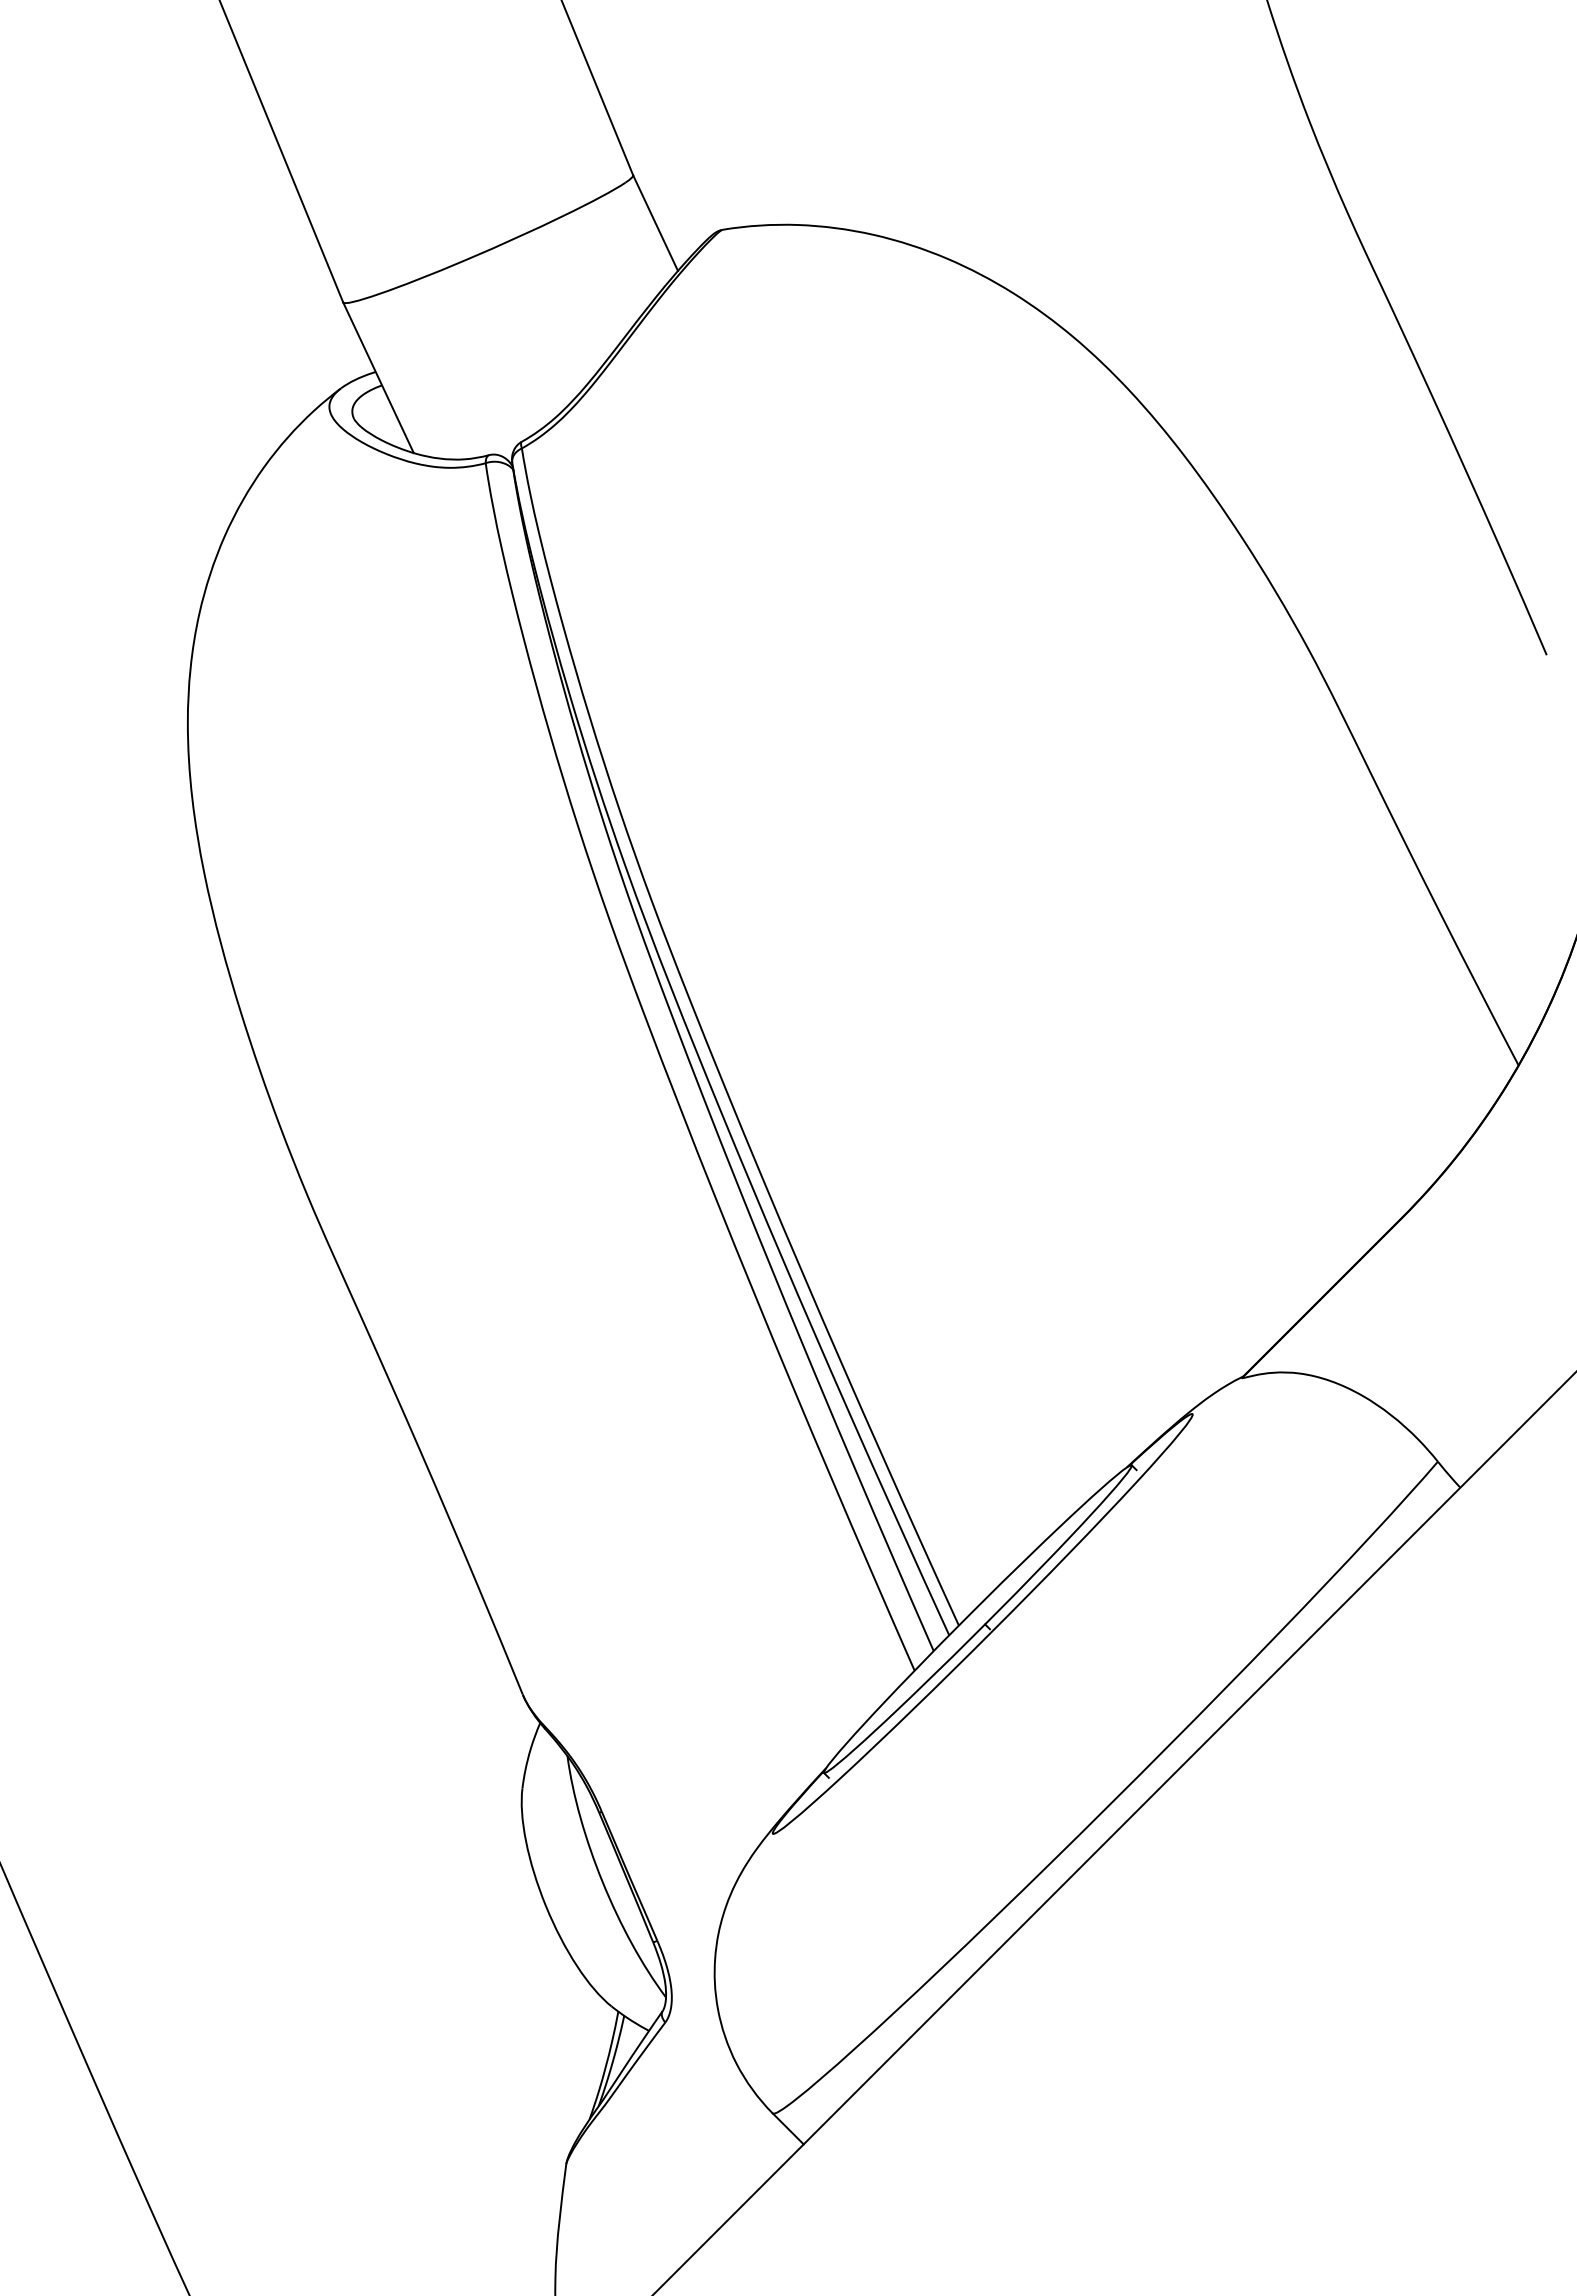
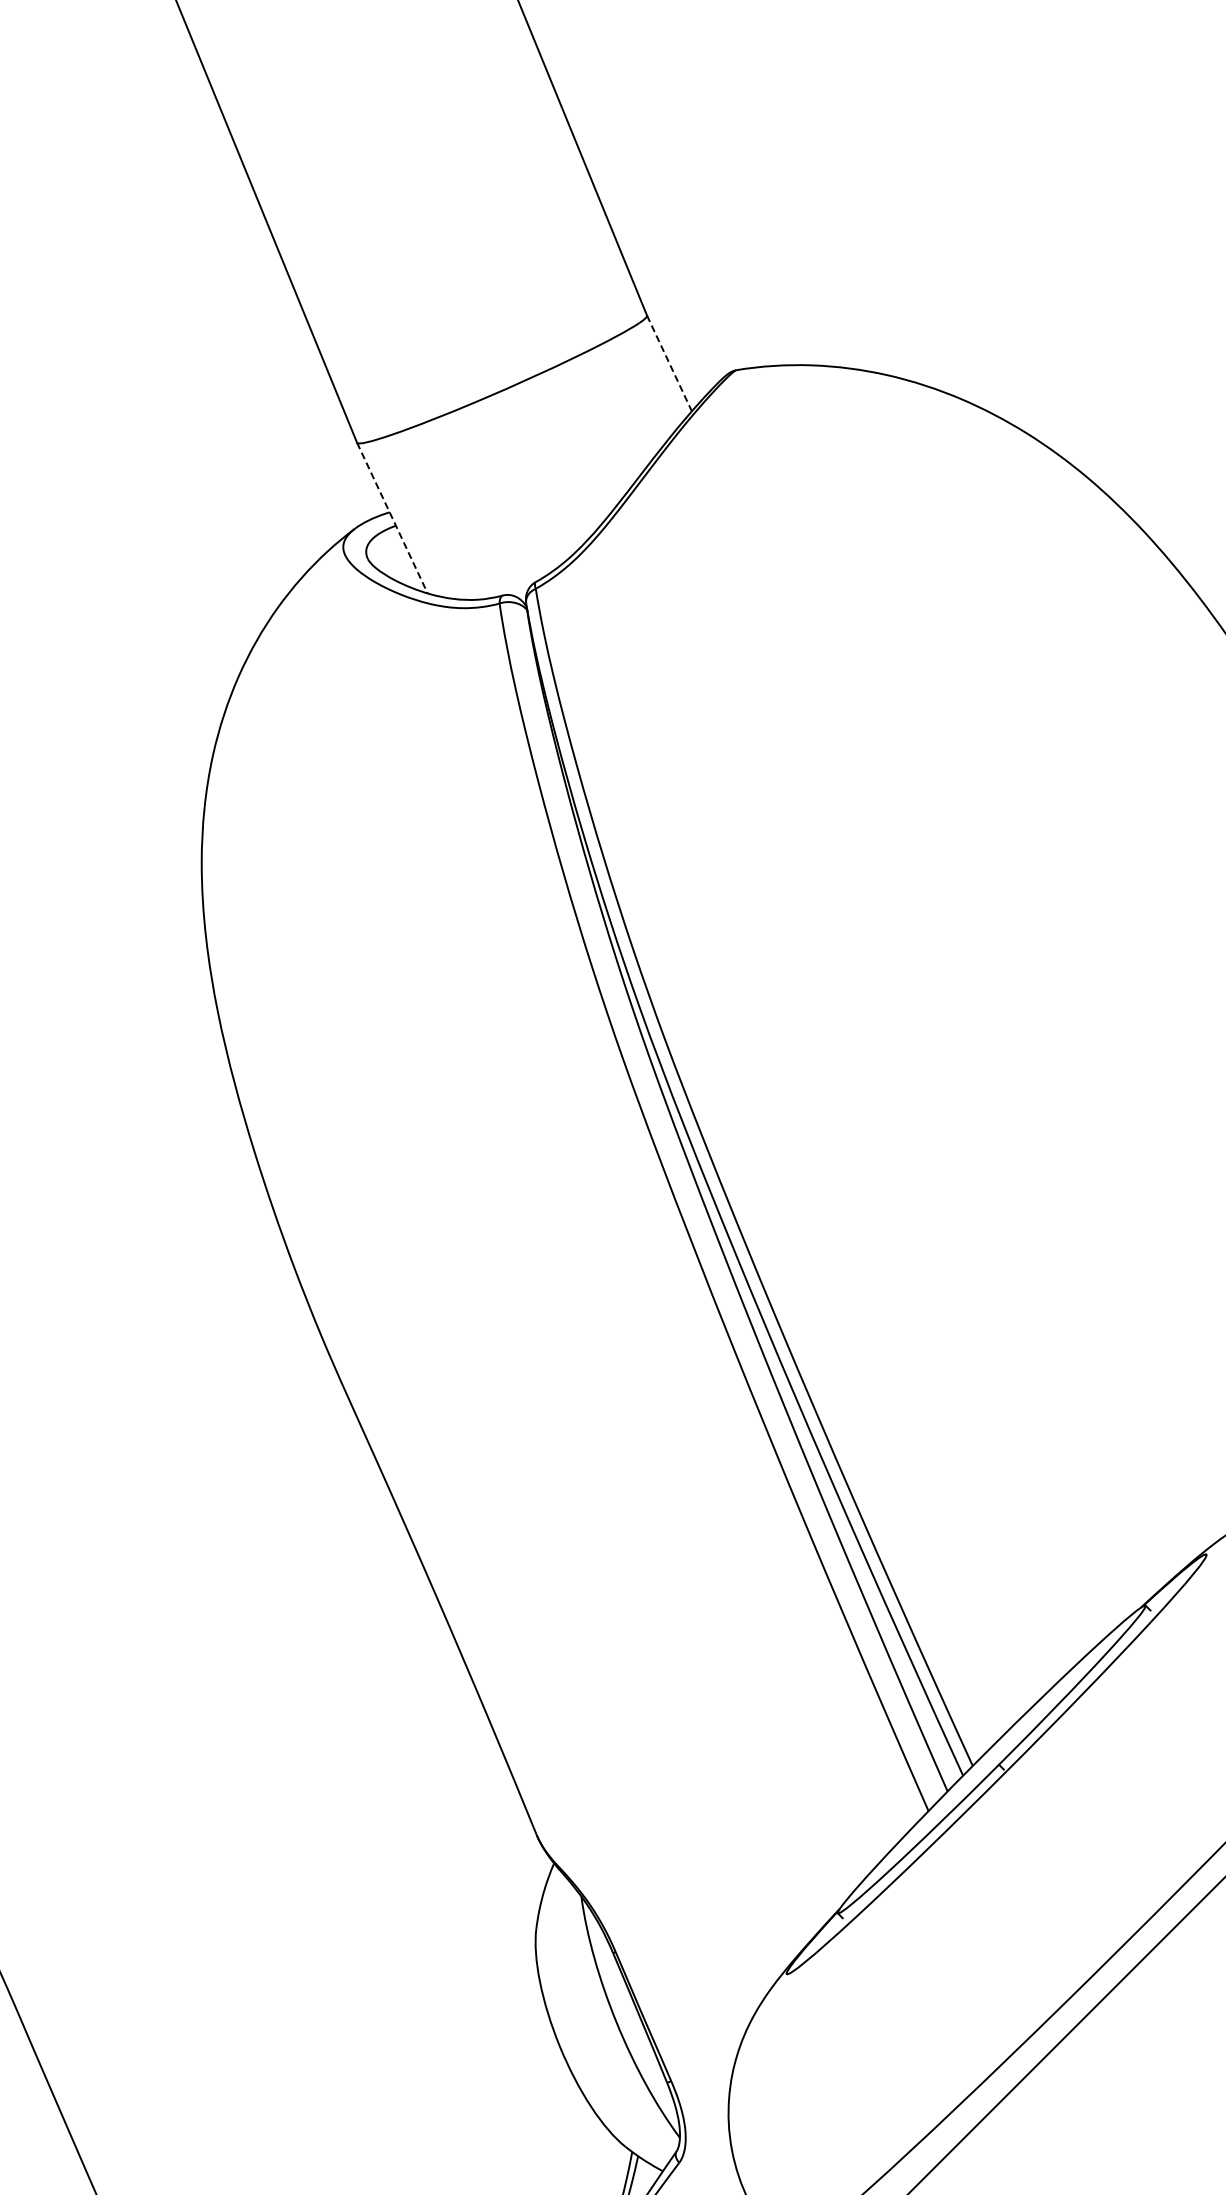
line: (655, 223) -> (669, 363), solid -> dashed
line: (378, 378) -> (392, 518), solid -> dashed

